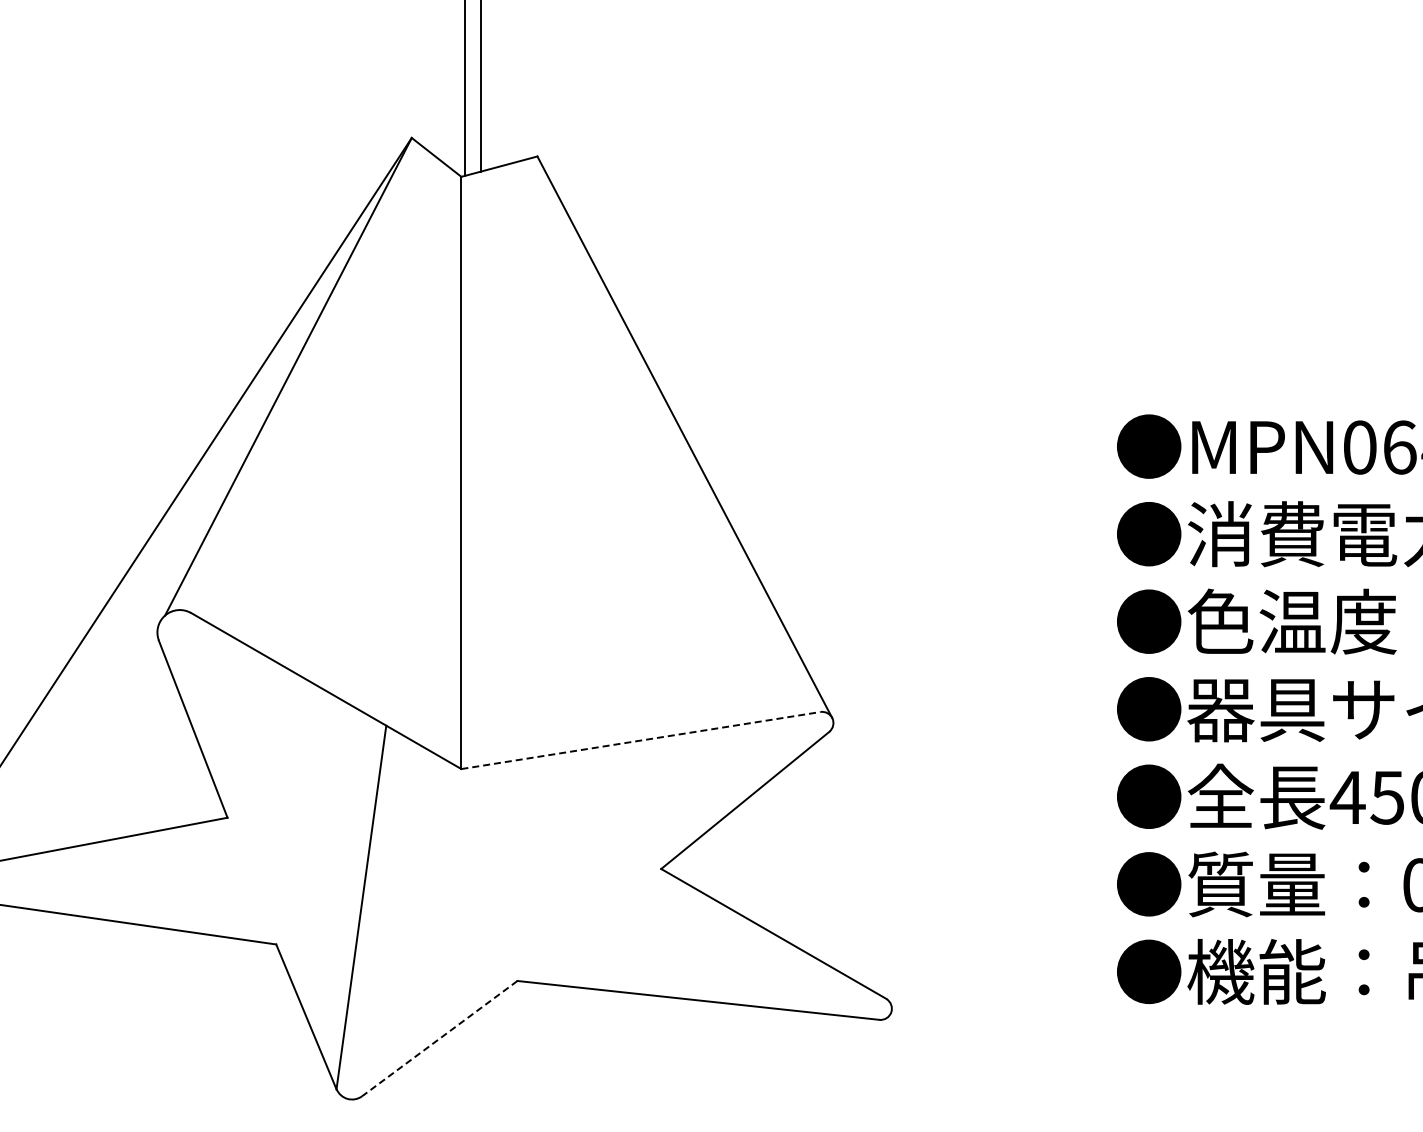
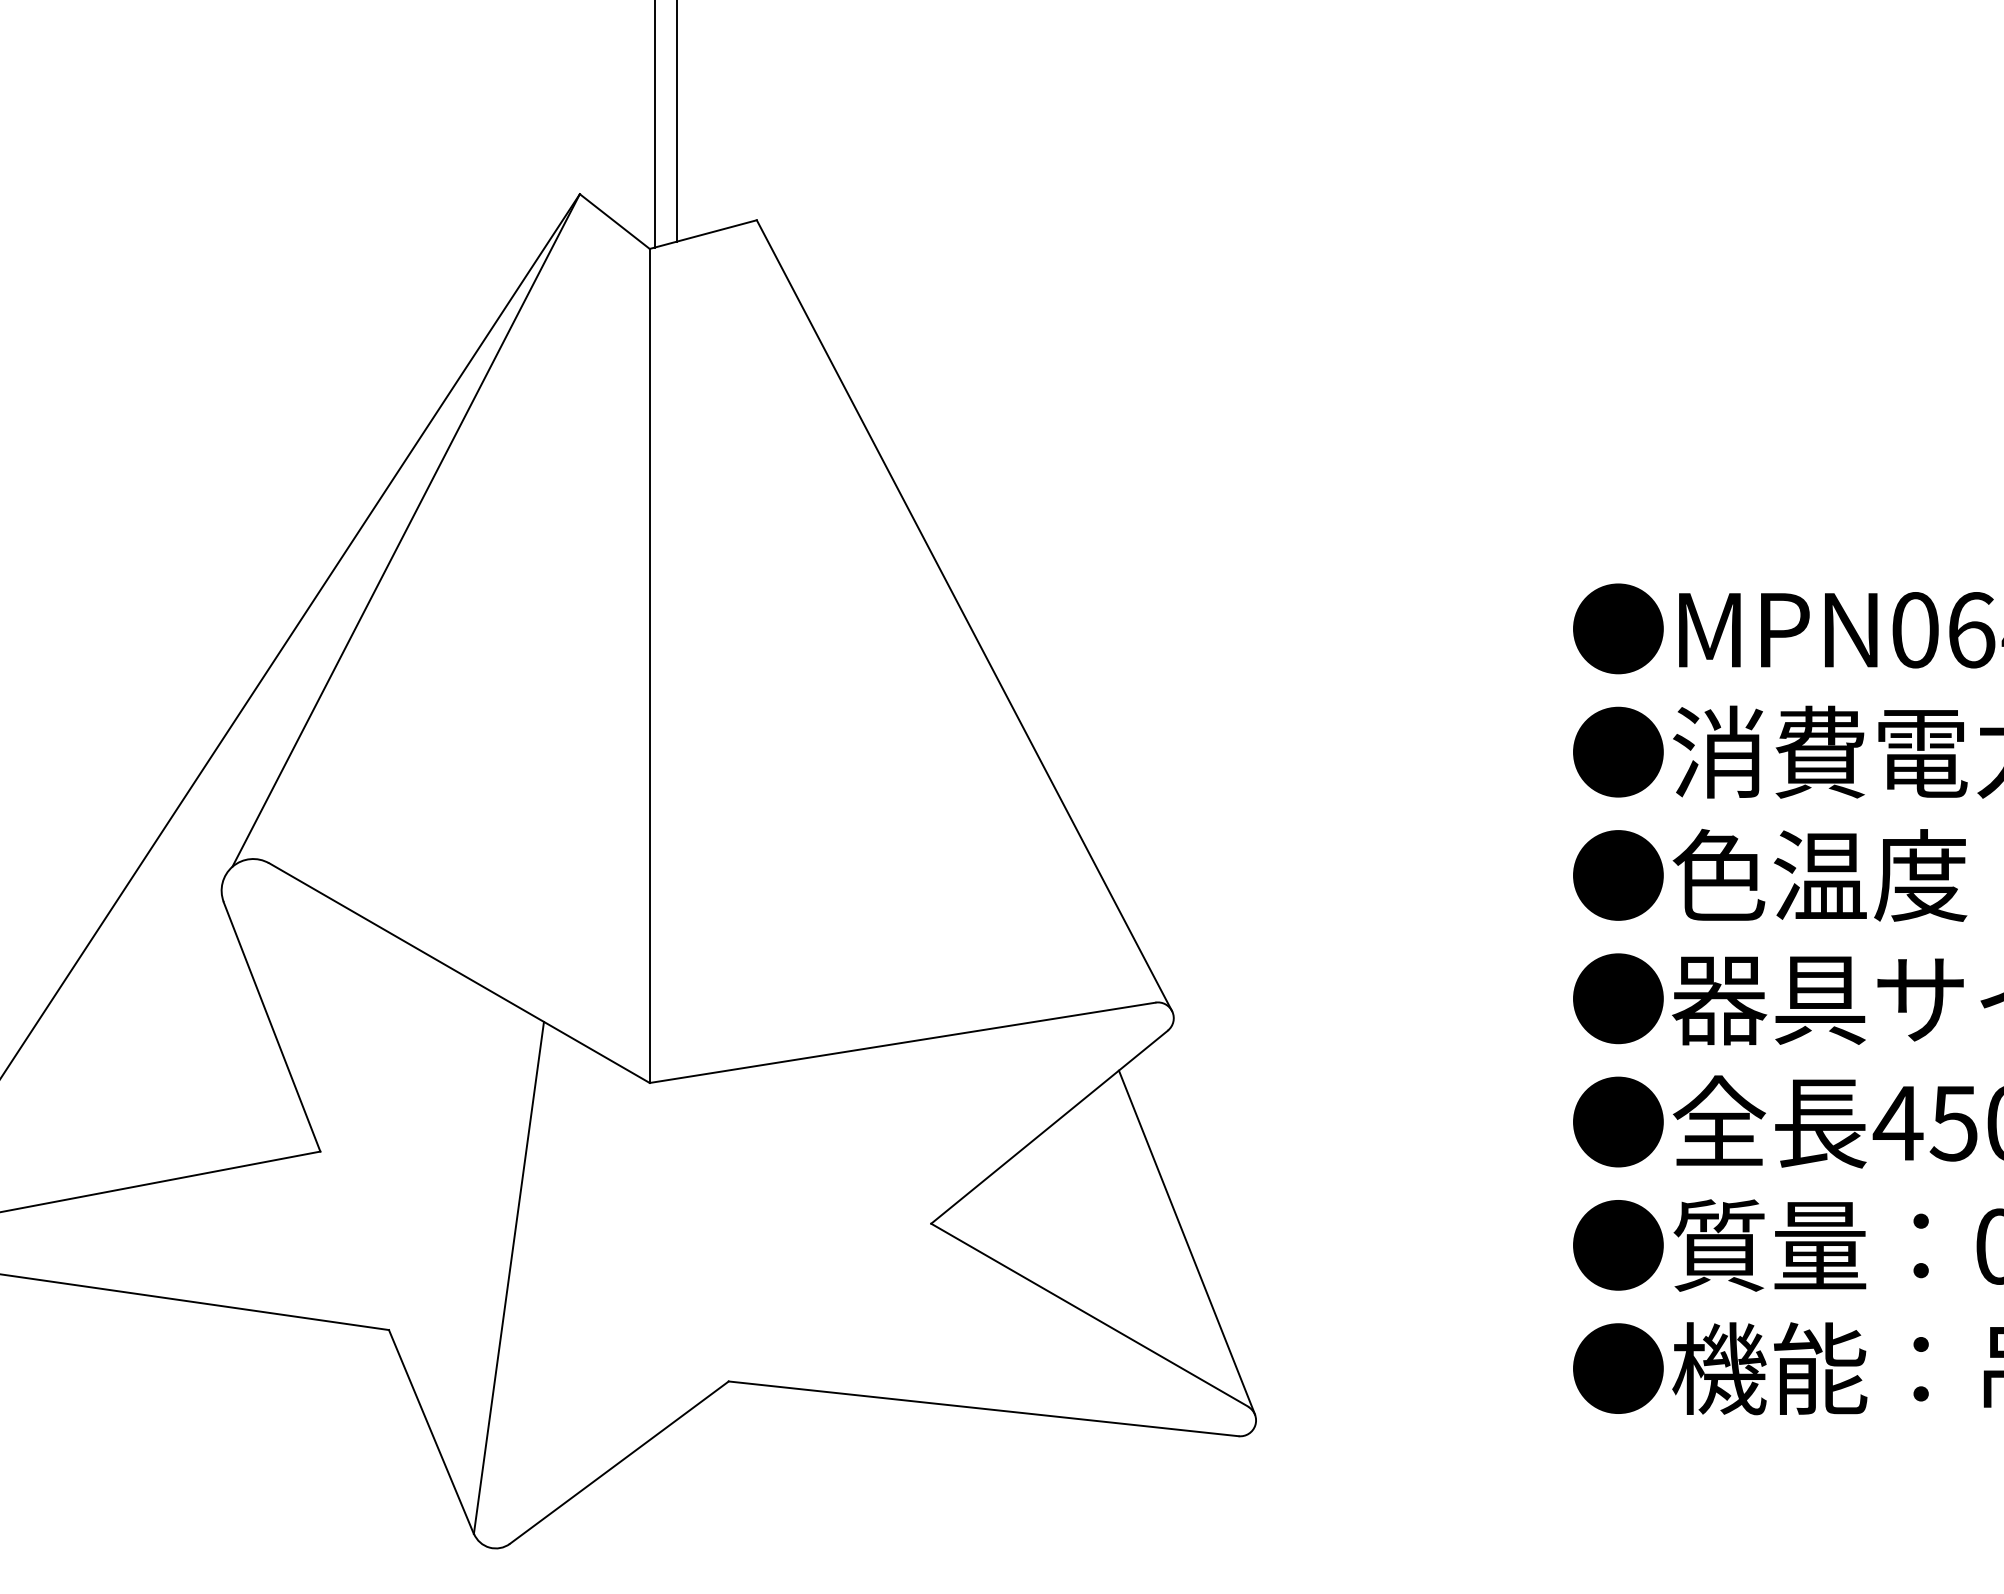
line: (640, 740) -> (902, 1042), dashed -> solid
line: (842, 882) -> (1186, 1242), added
line: (439, 1038) -> (618, 1462), dashed -> solid

